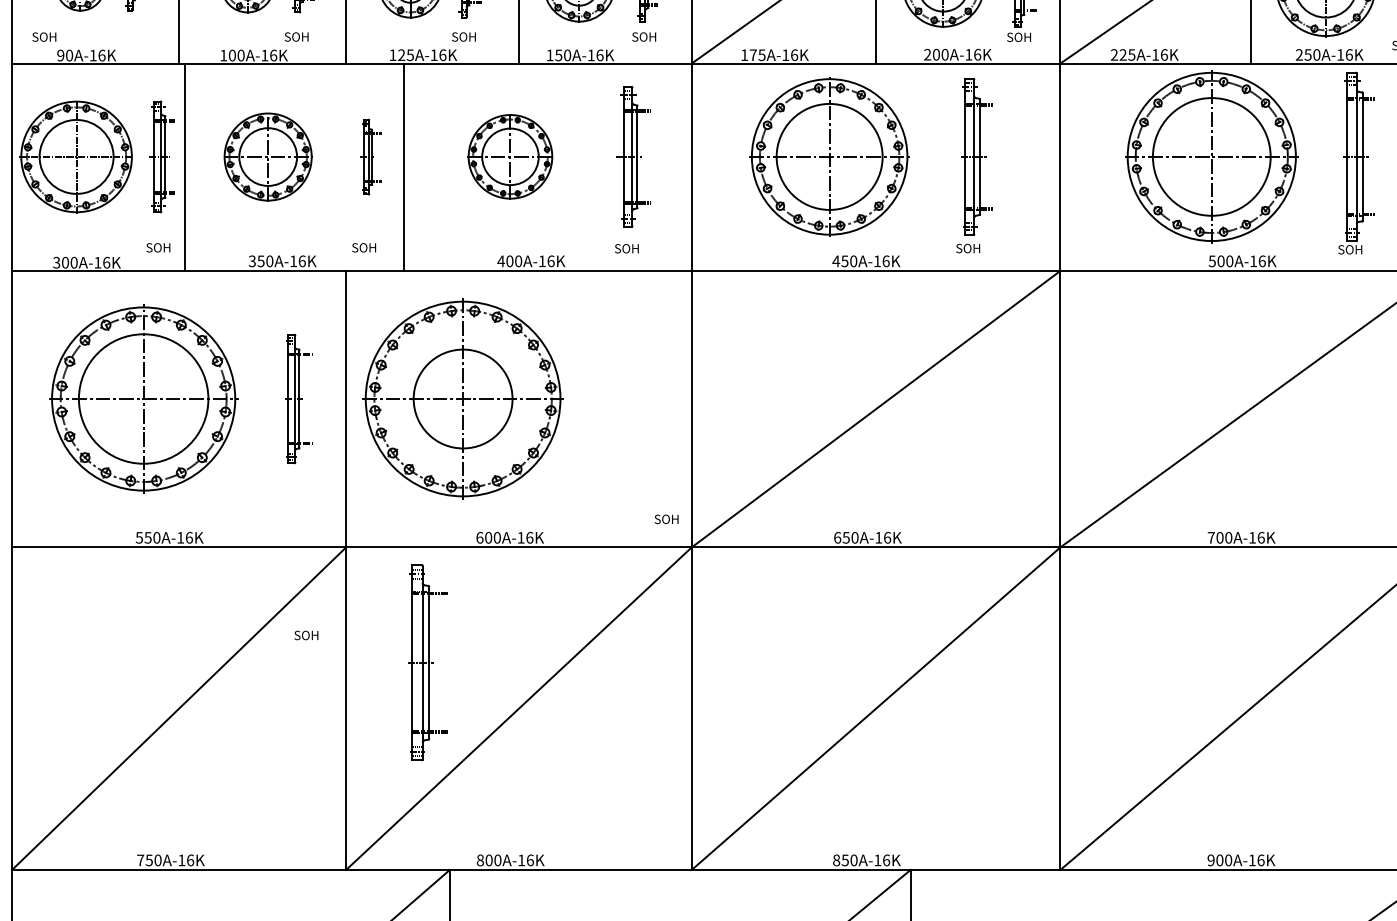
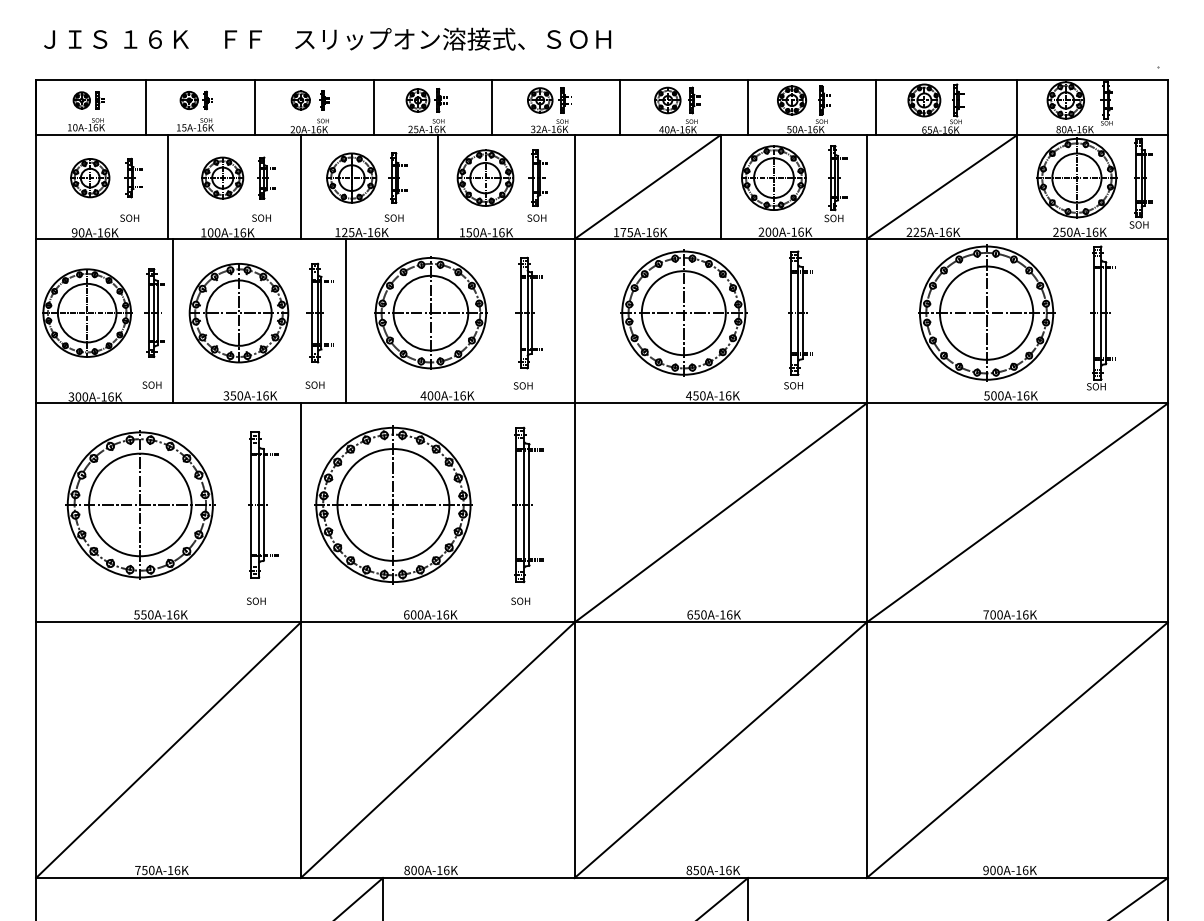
text: (44, 36) -> (129, 217), moved
part: (509, 156) -> (430, 312), size x1.67
part: (267, 157) -> (238, 313), size x1.43
part: (369, 157) -> (319, 313), size x1.67
part: (299, 398) -> (263, 504), size x1.43
circle: (463, 398) -> (393, 504), size x1.43
text: (666, 518) -> (520, 600), moved
text: (306, 634) -> (256, 600), moved
part: (426, 662) -> (527, 504), moved

